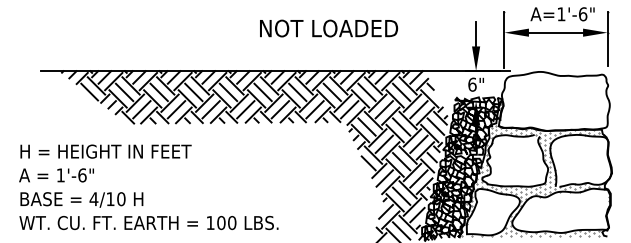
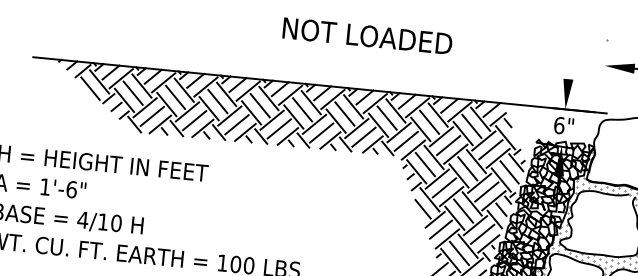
text: (329, 28) -> (368, 36), moved
line: (476, 33) -> (570, 63), removed
line: (504, 39) -> (603, 74), removed

